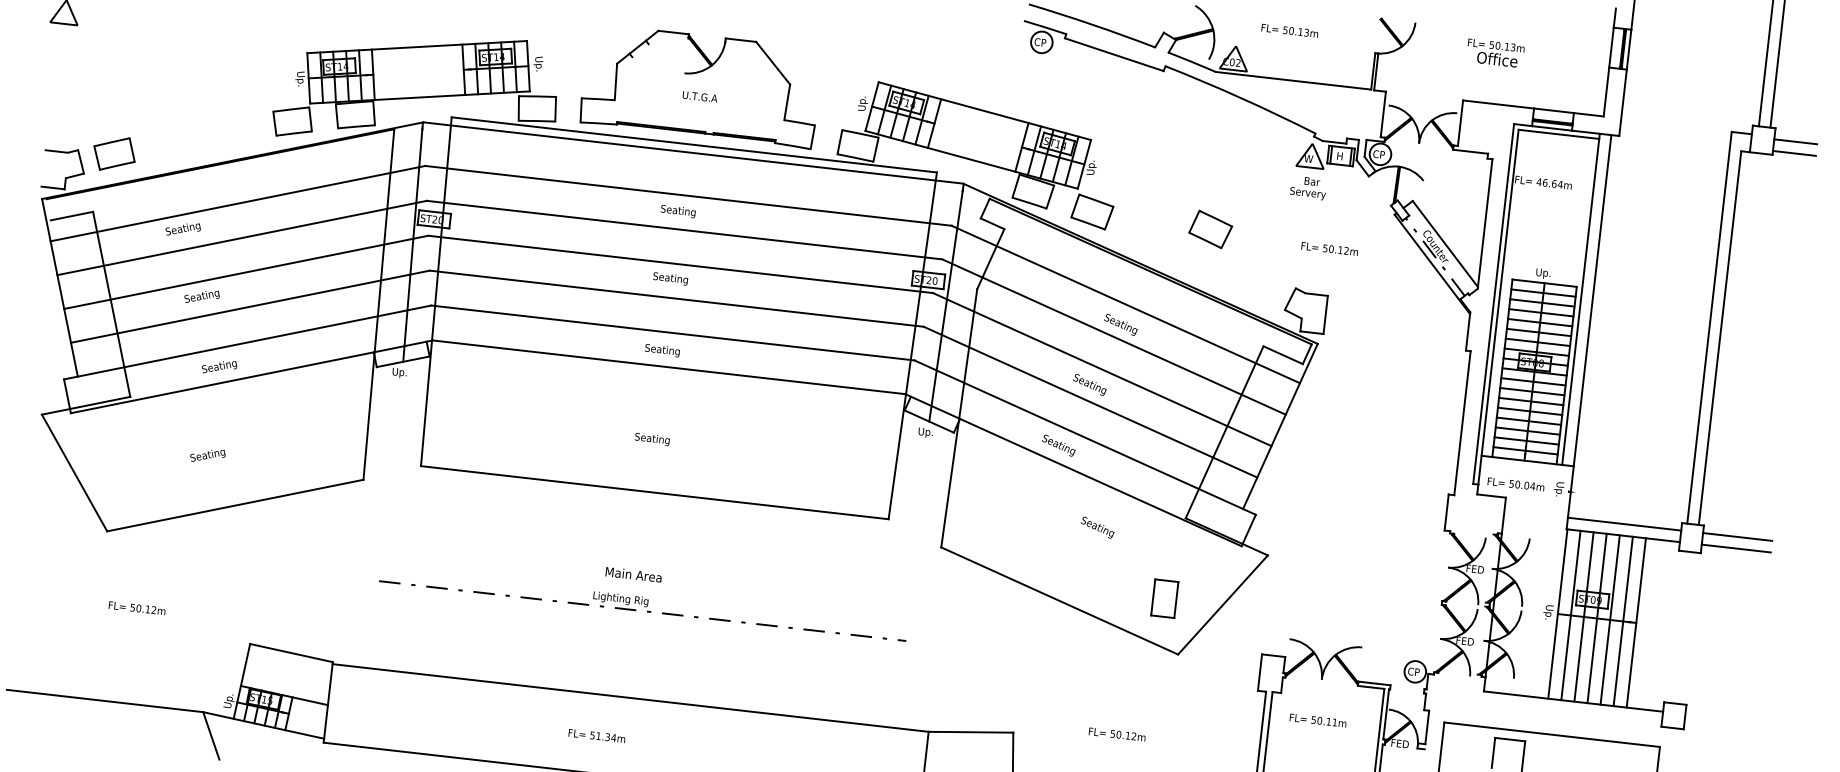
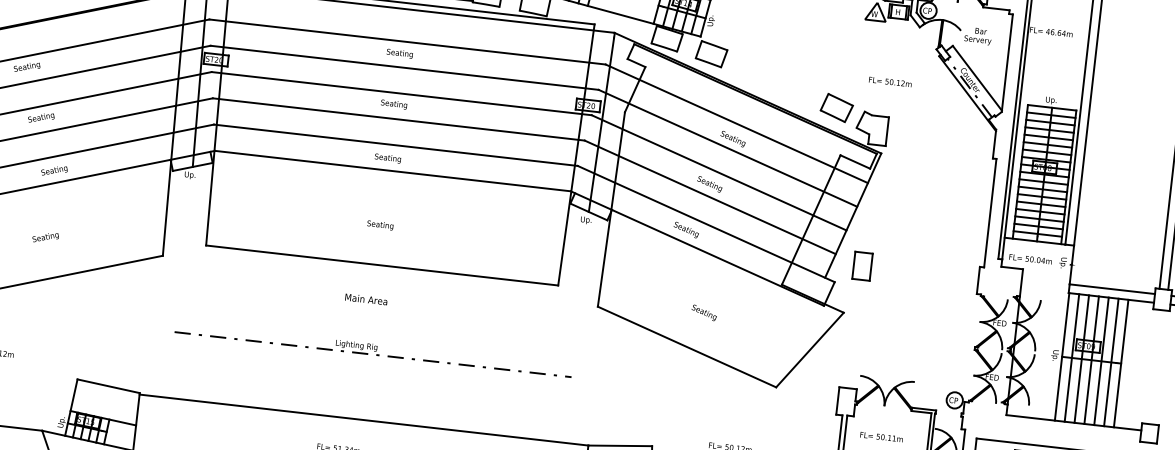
text: (1307, 188) -> (977, 36), moved
part: (1210, 229) -> (836, 108), moved
text: (1097, 527) -> (704, 312), moved
text: (633, 574) -> (366, 299), moved
part: (1164, 598) -> (862, 266), moved

